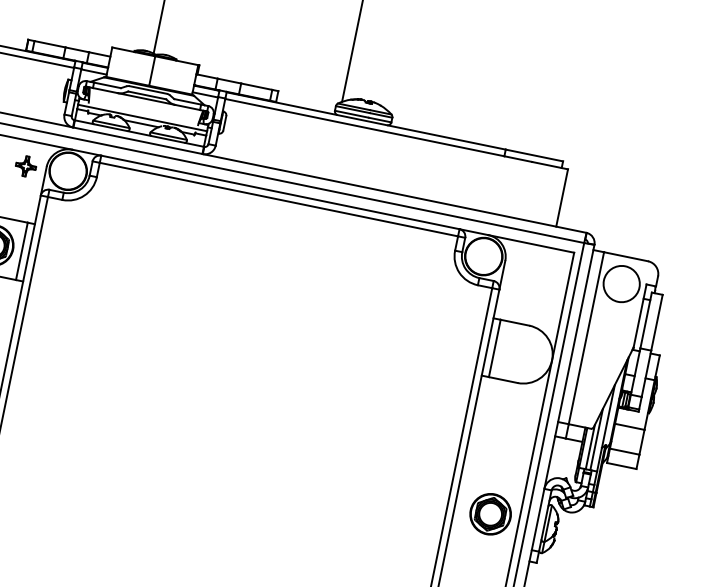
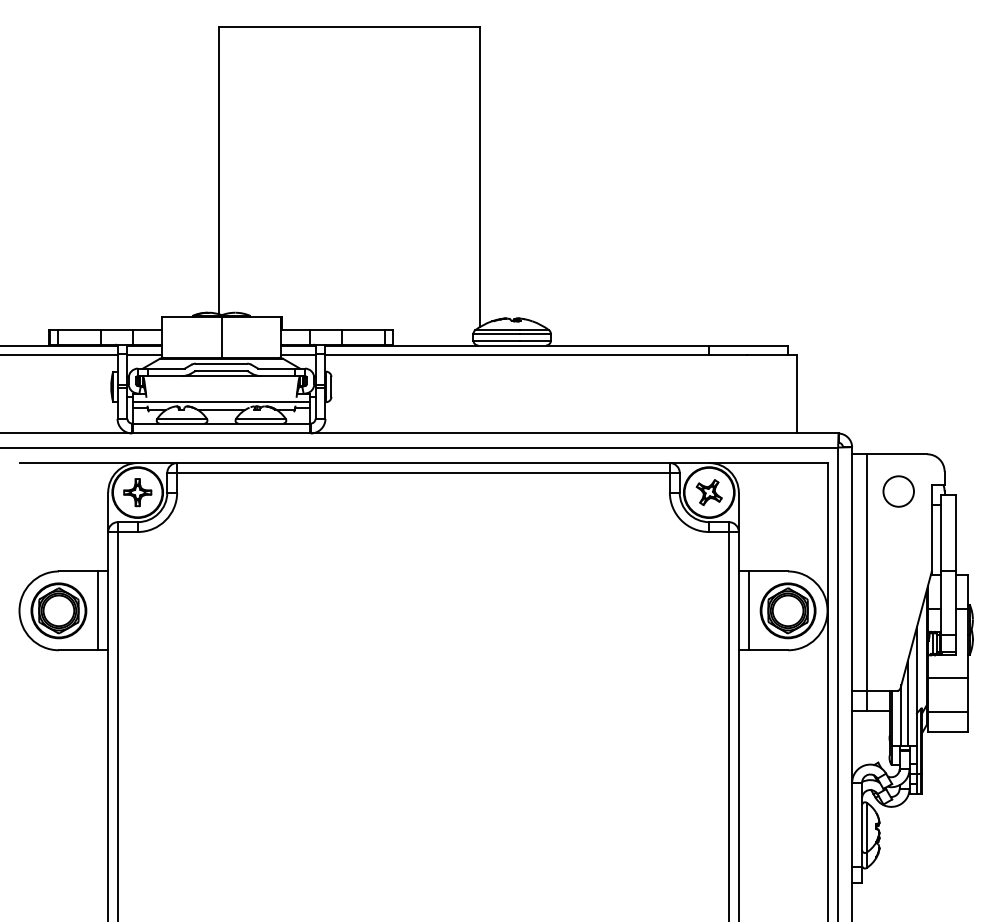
part: (25, 166) -> (137, 492), moved
part: (483, 256) -> (708, 492), added
circle: (621, 284) -> (898, 491), size x0.62
part: (490, 513) -> (787, 610), moved

